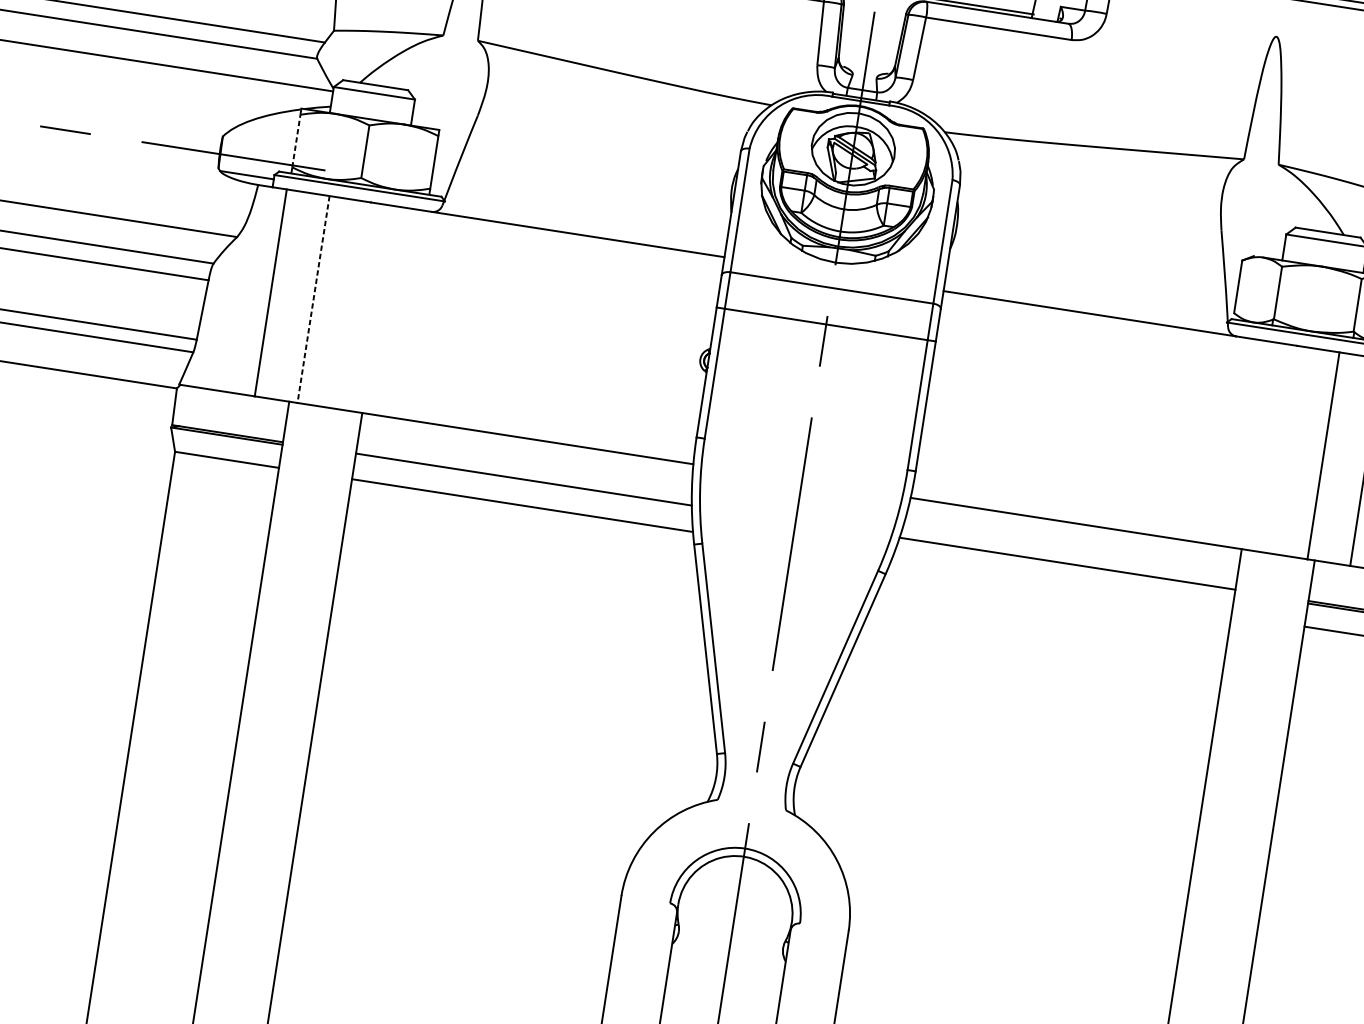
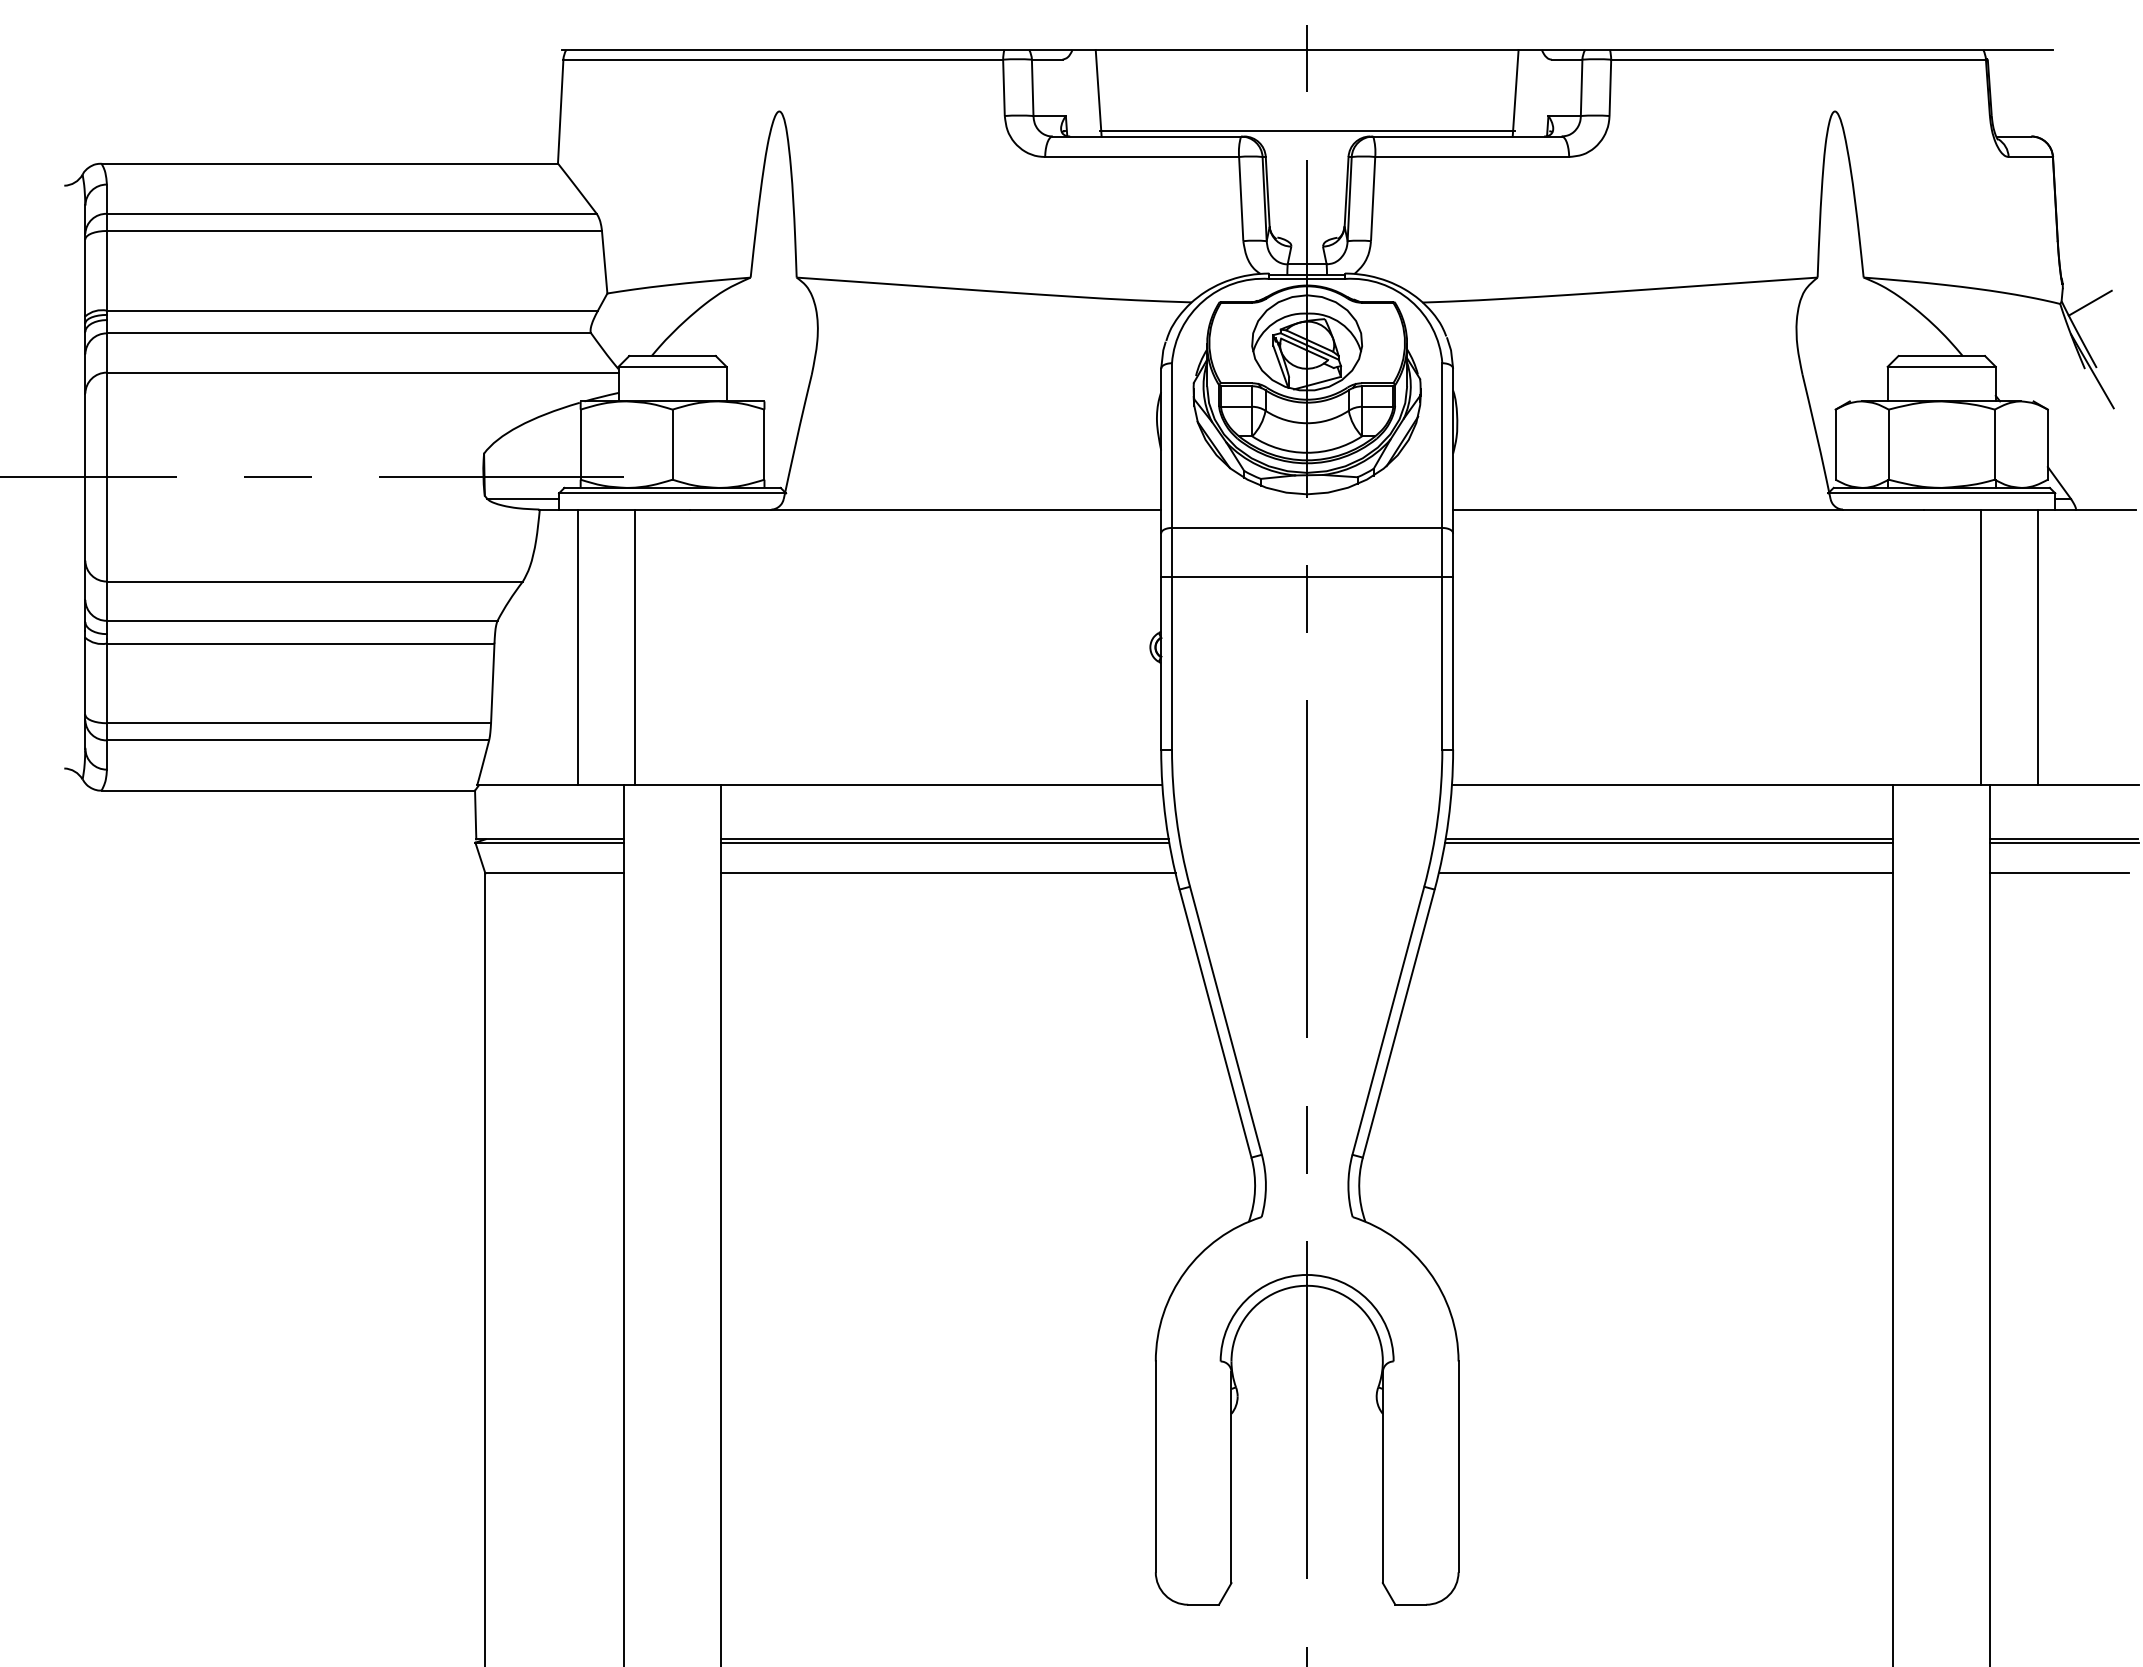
line: (296, 140) -> (580, 444), dashed -> solid
line: (313, 299) -> (634, 647), dashed -> solid
line: (523, 482) -> (945, 842), added
line: (1067, 566) -> (1669, 842), added
line: (1060, 588) -> (1665, 873), added

